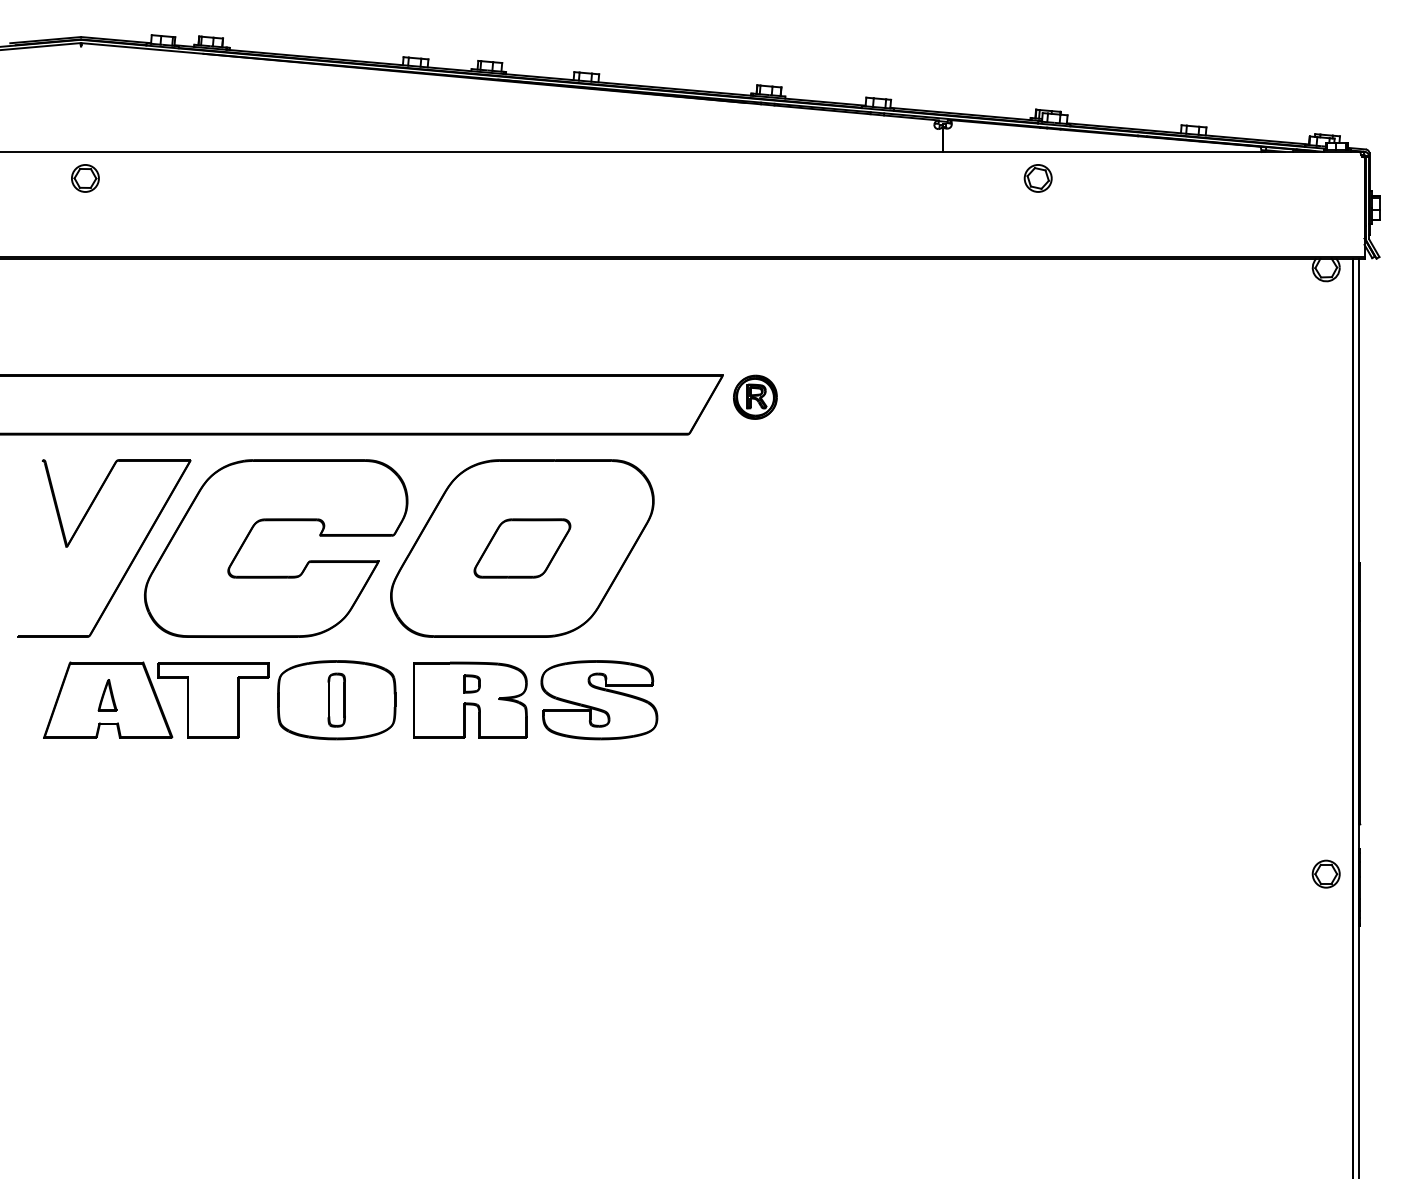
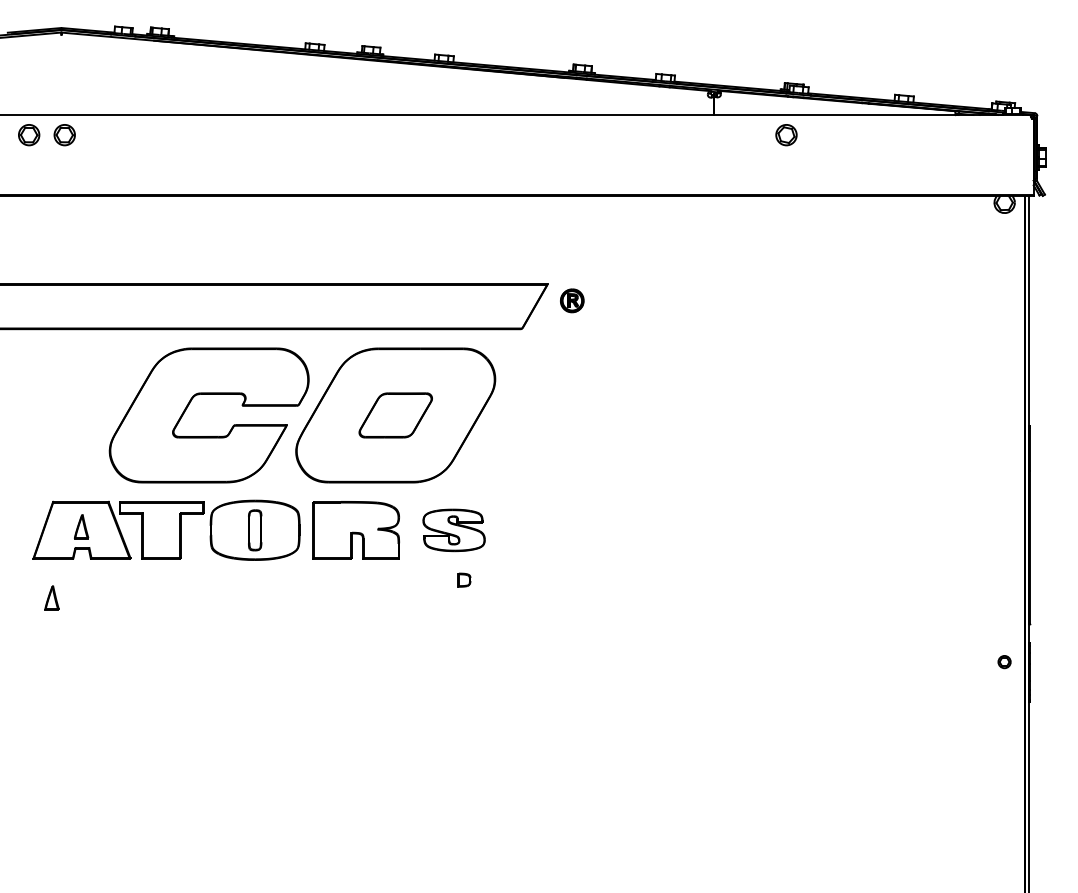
part: (38, 178) -> (29, 135), added
part: (755, 396) -> (572, 300), size x0.7
part: (130, 562) -> (98, 426), removed
part: (471, 683) -> (464, 579), moved
part: (599, 700) -> (454, 530), size x0.7
part: (68, 789) -> (51, 598), added
part: (1325, 873) -> (1004, 661), size x0.6

